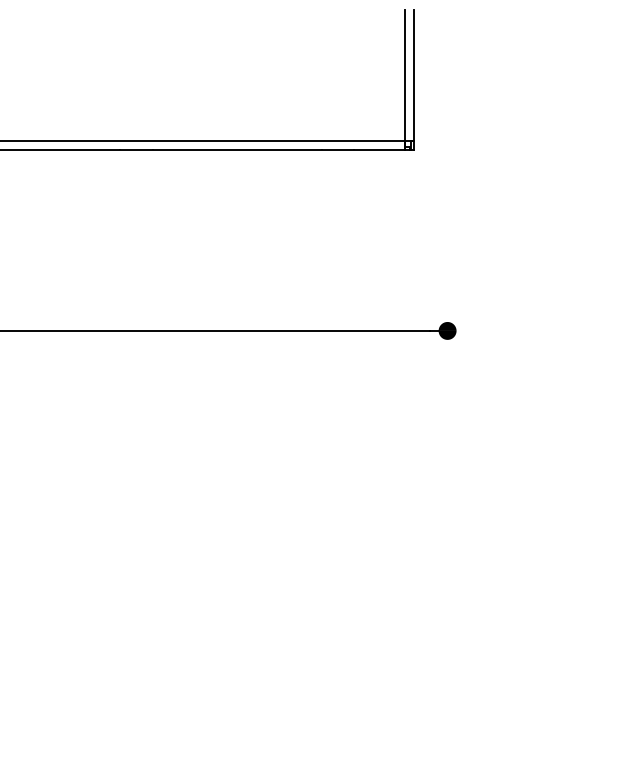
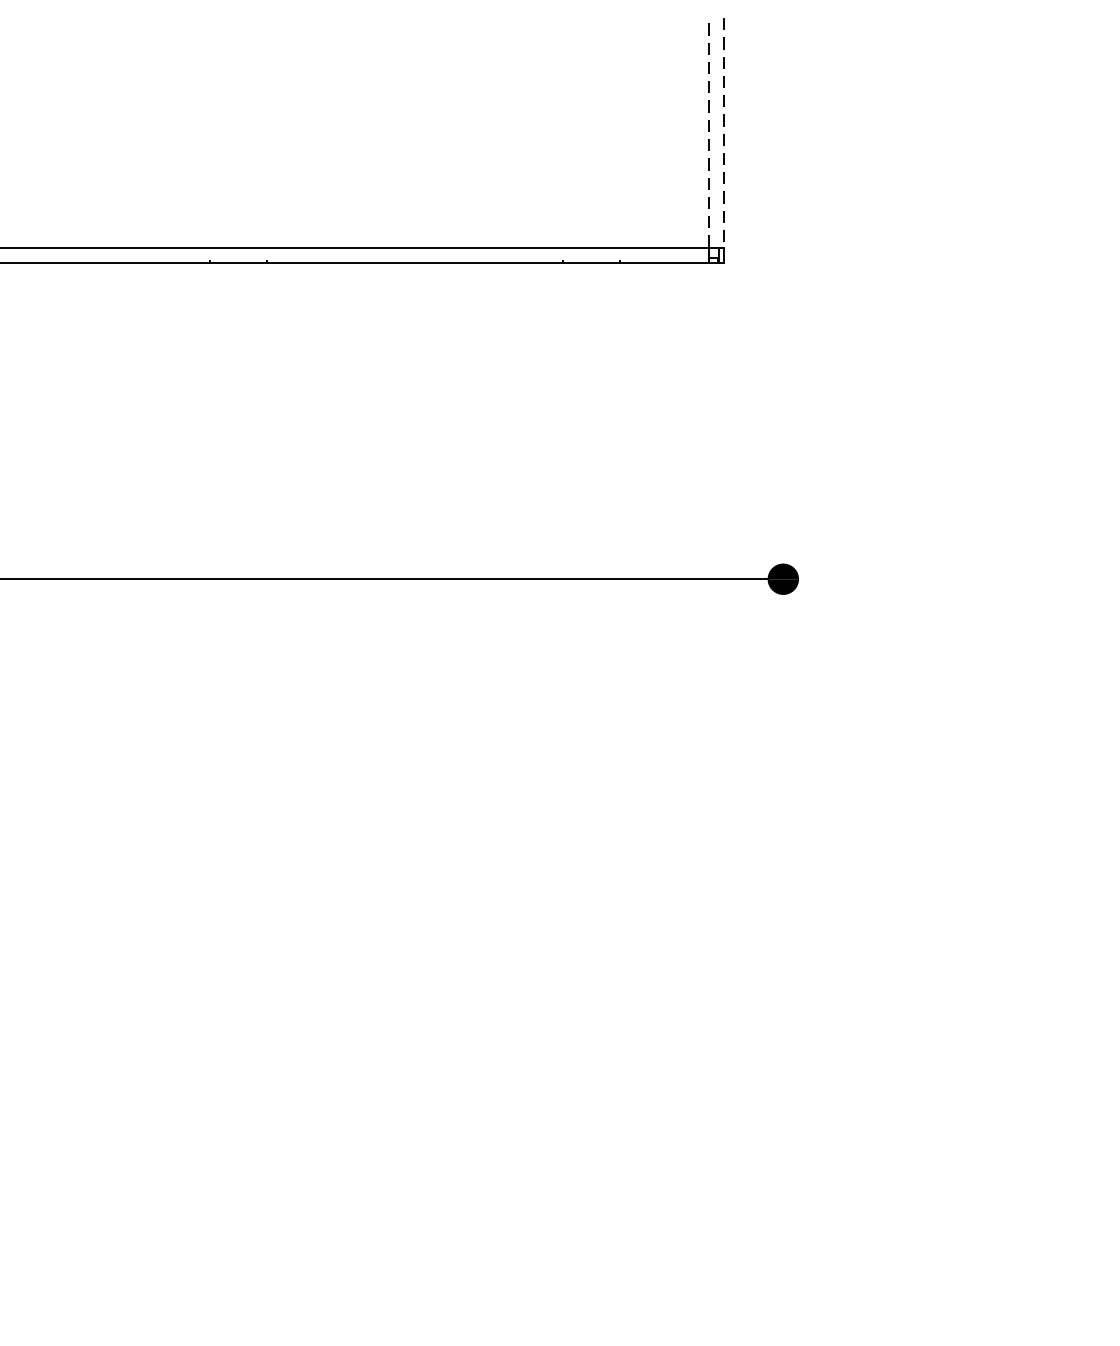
line: (404, 75) -> (707, 132), solid -> dashed
line: (413, 75) -> (723, 132), solid -> dashed

